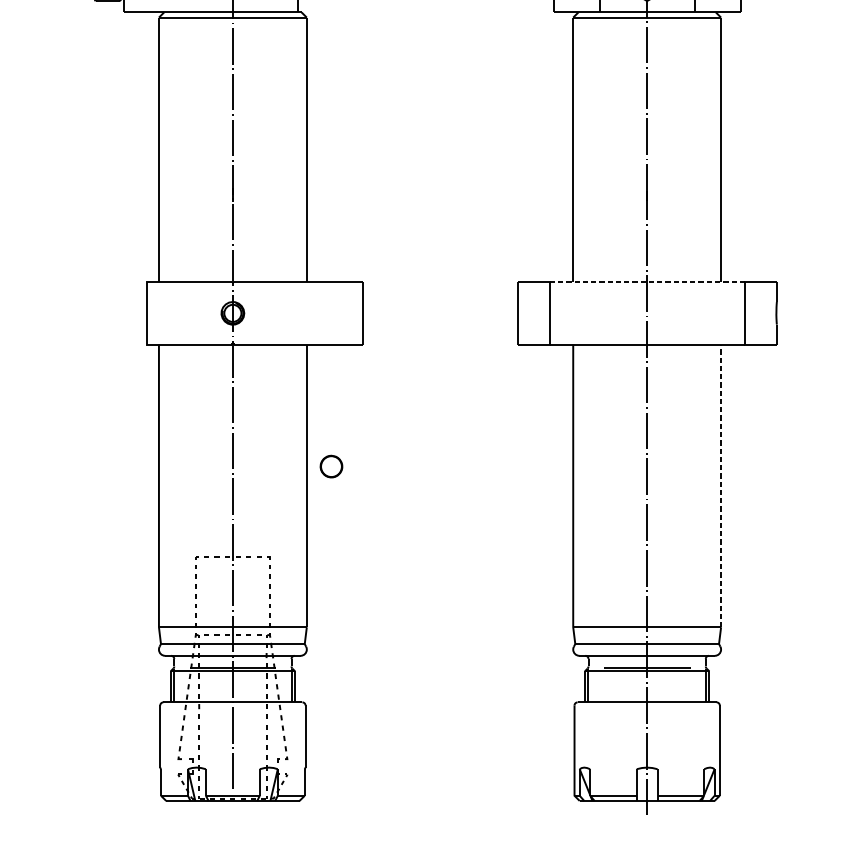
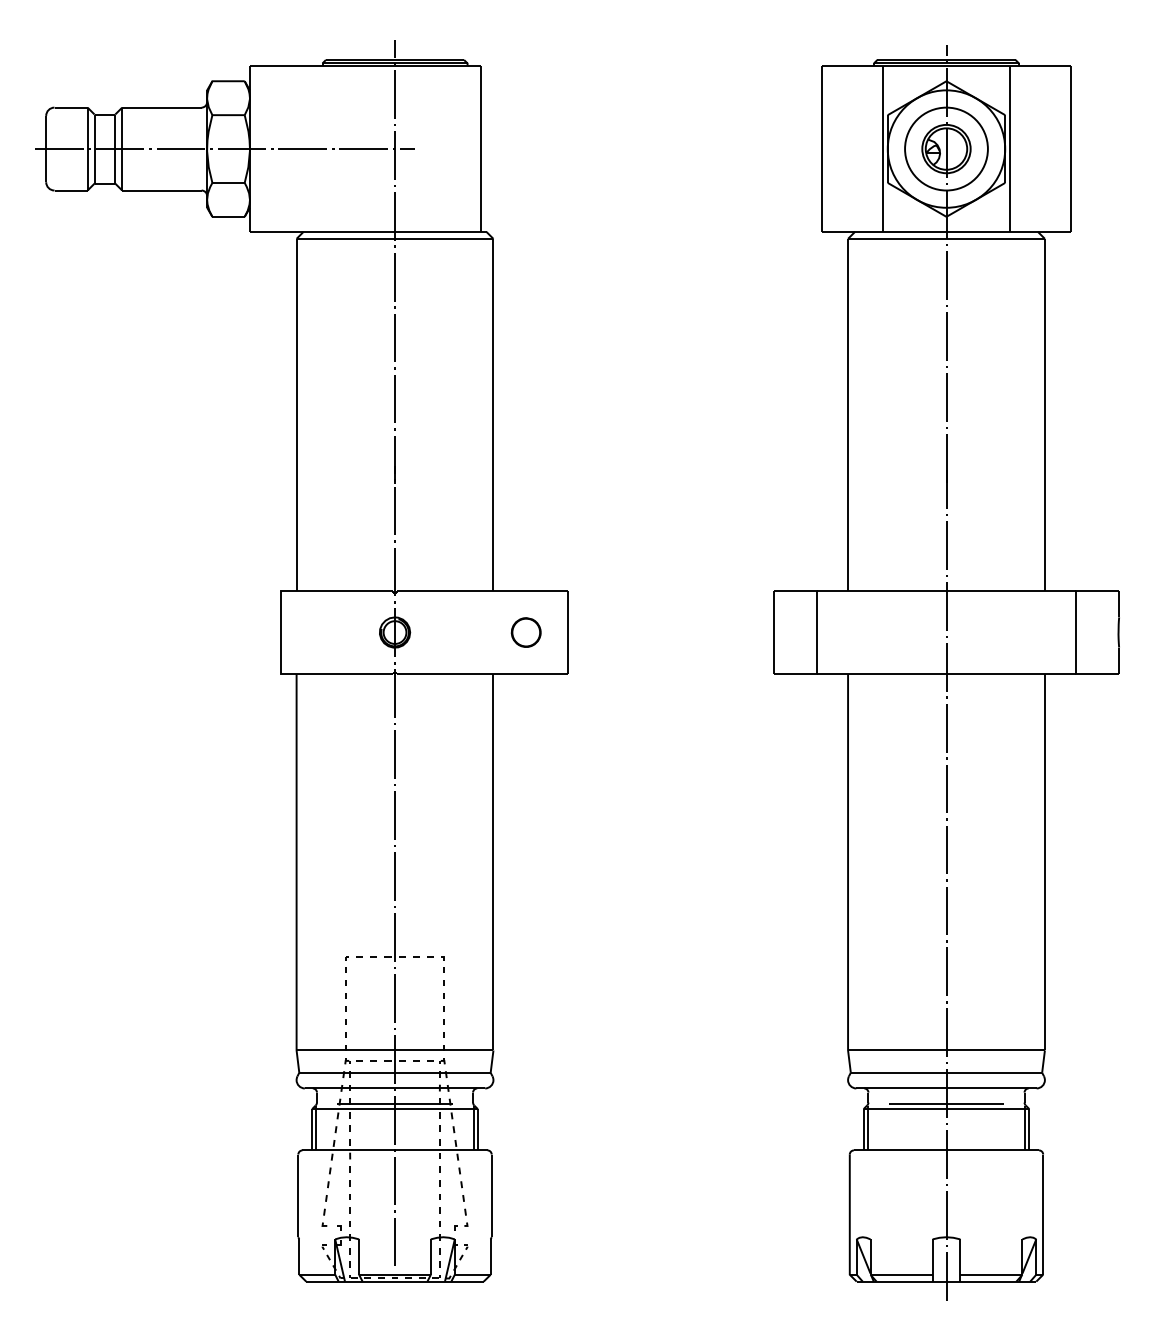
line: (647, 282) -> (946, 591), dashed -> solid
part: (330, 466) -> (525, 632), moved
line: (720, 485) -> (1044, 861), dashed -> solid

